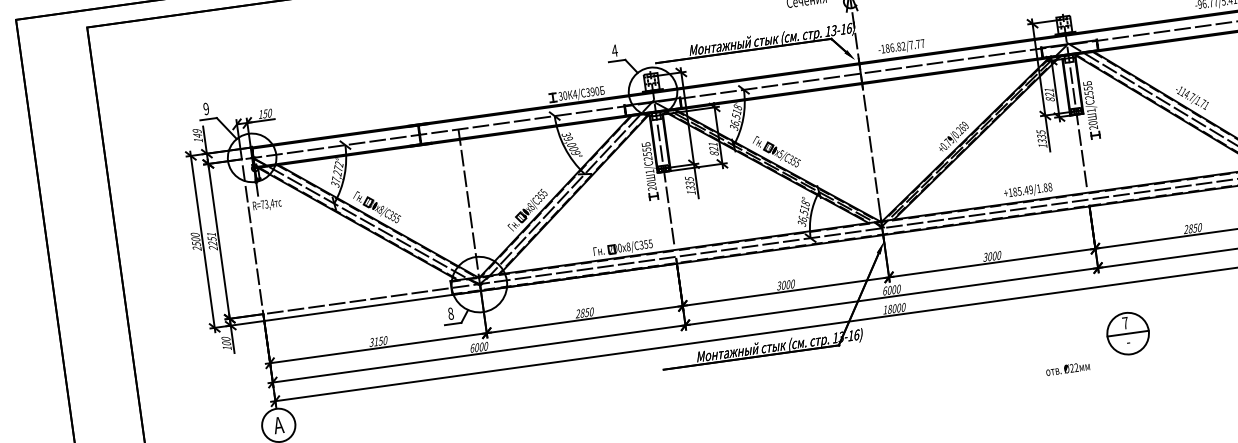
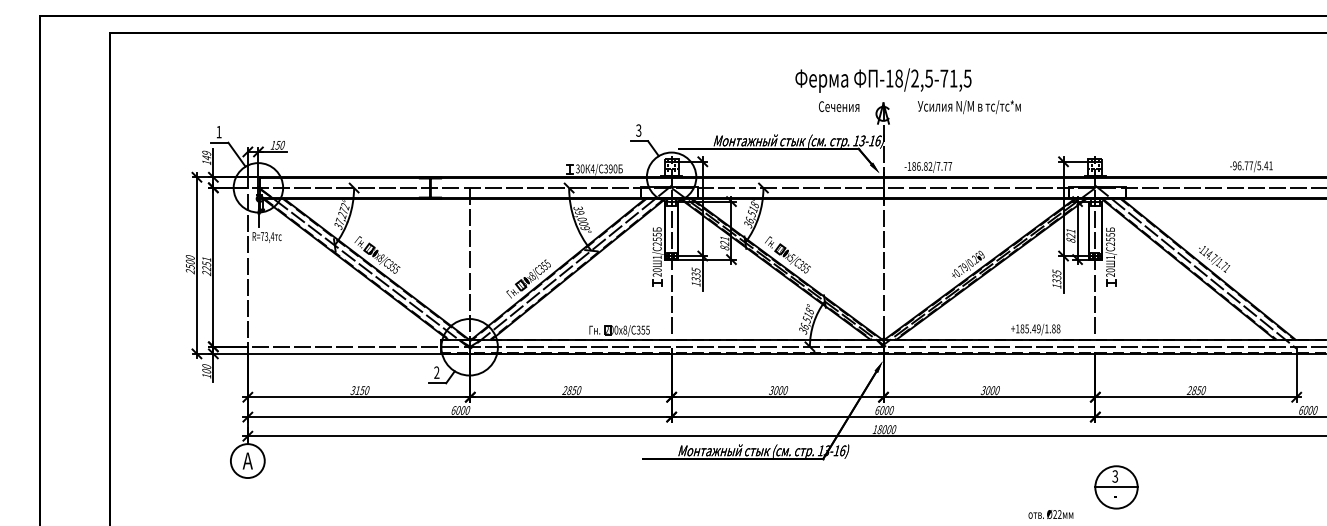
text: (614, 50) -> (638, 130), 4 -> 3
text: (205, 108) -> (218, 131), 9 -> 1
text: (450, 313) -> (436, 372), 8 -> 2
text: (1125, 323) -> (1115, 476), 7 -> 3

